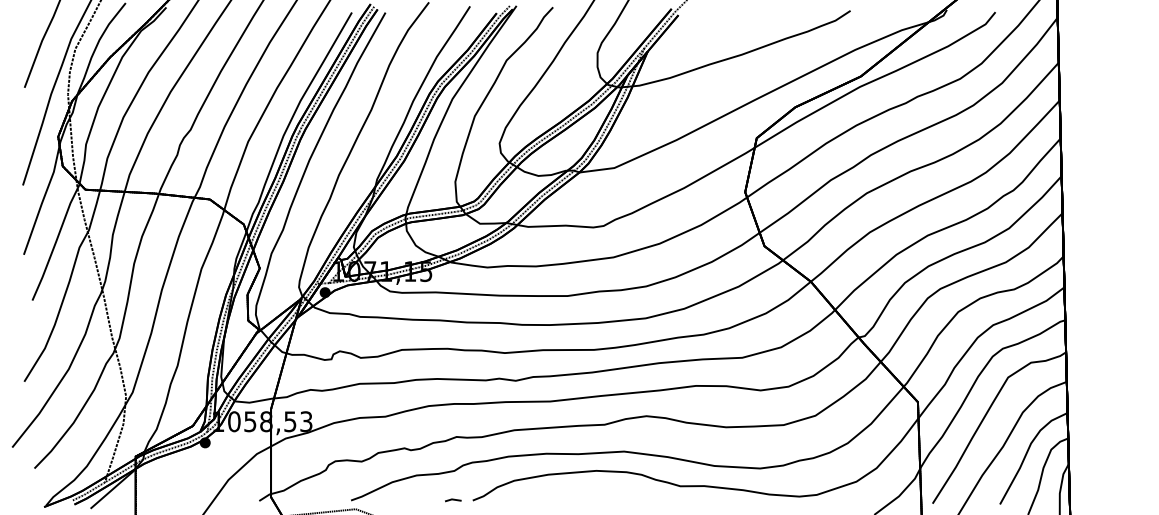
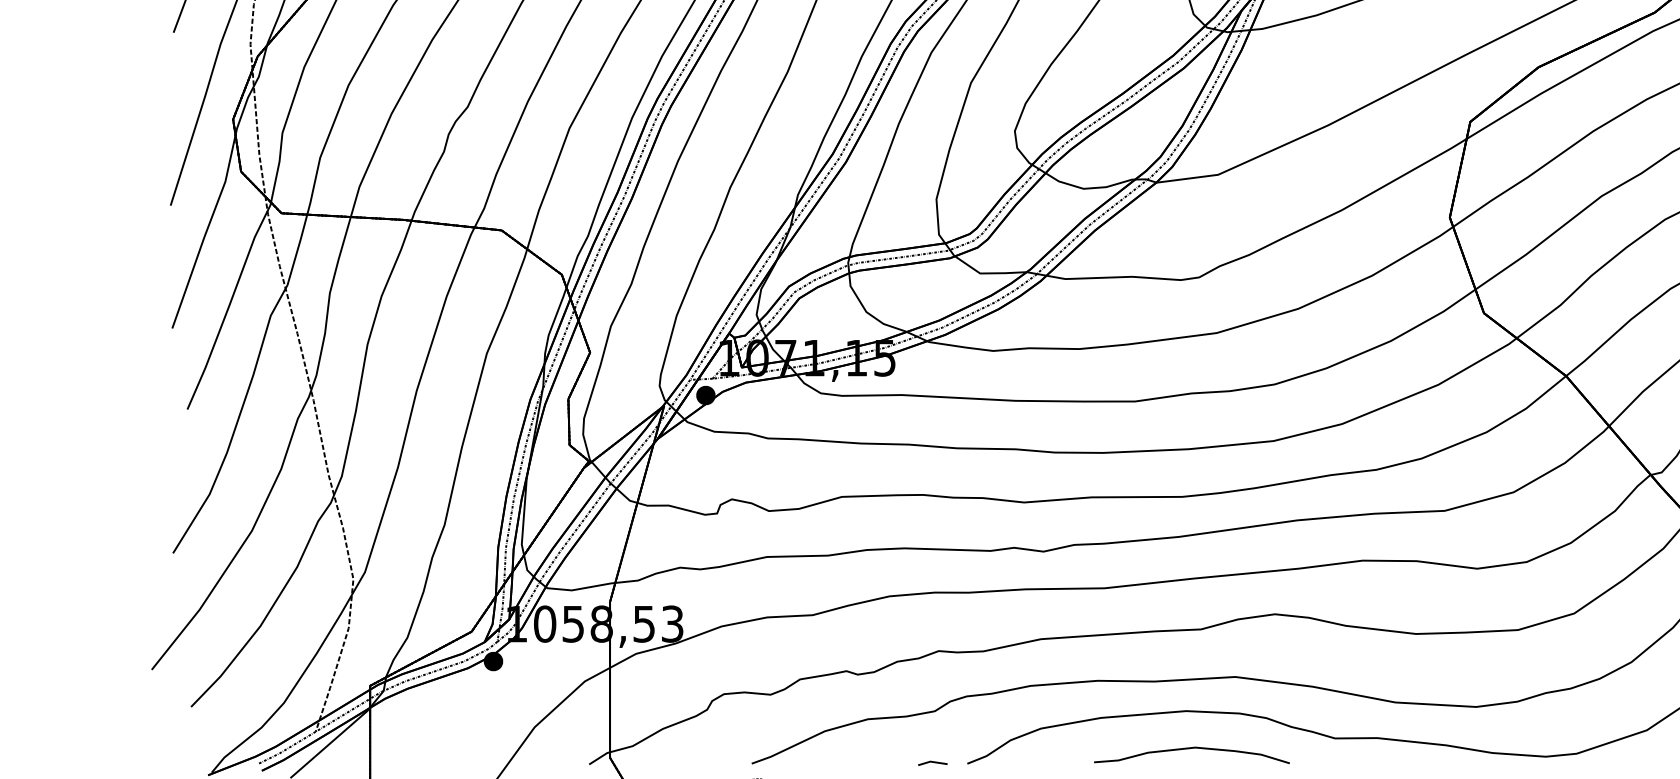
curve: (599, 492) -> (1191, 749), added

